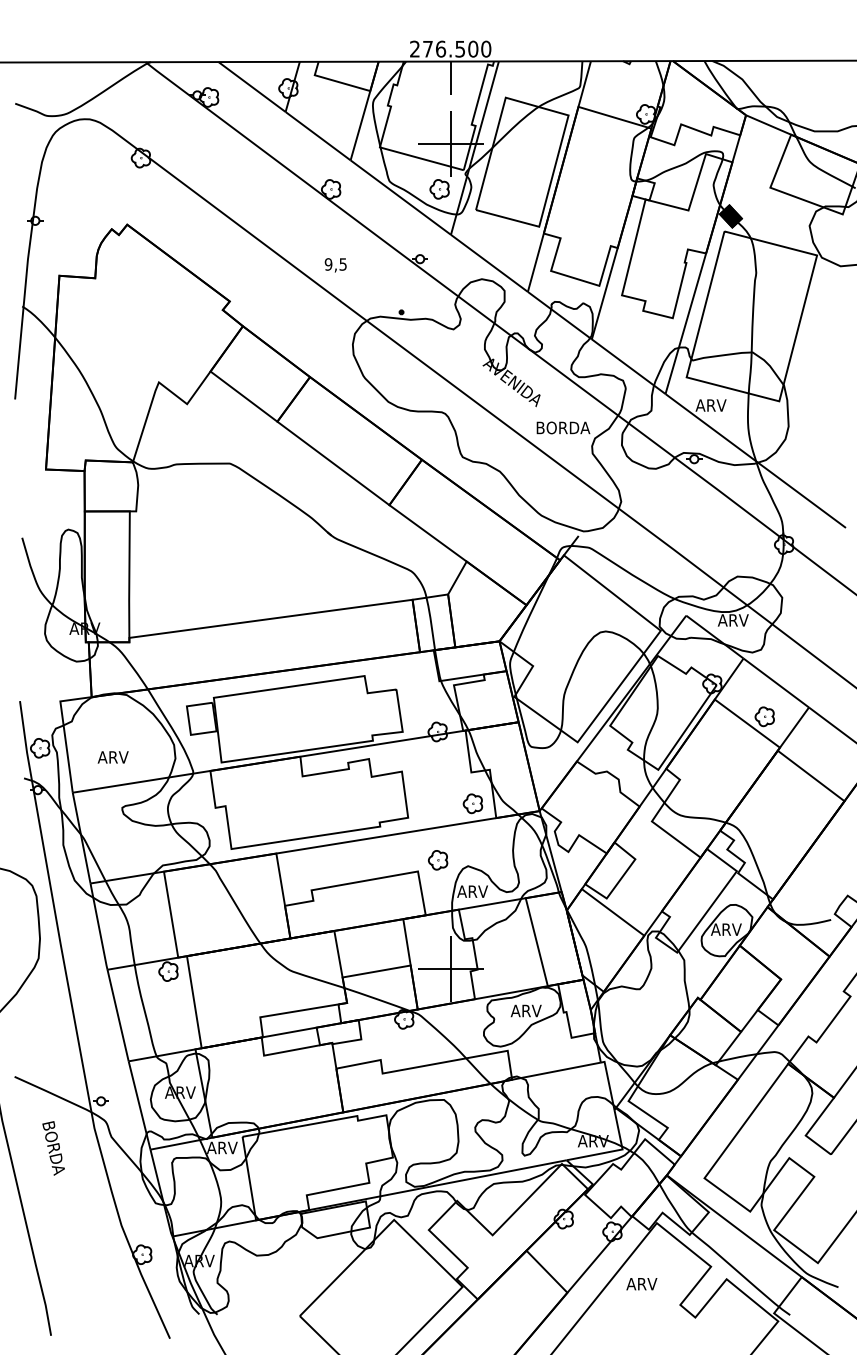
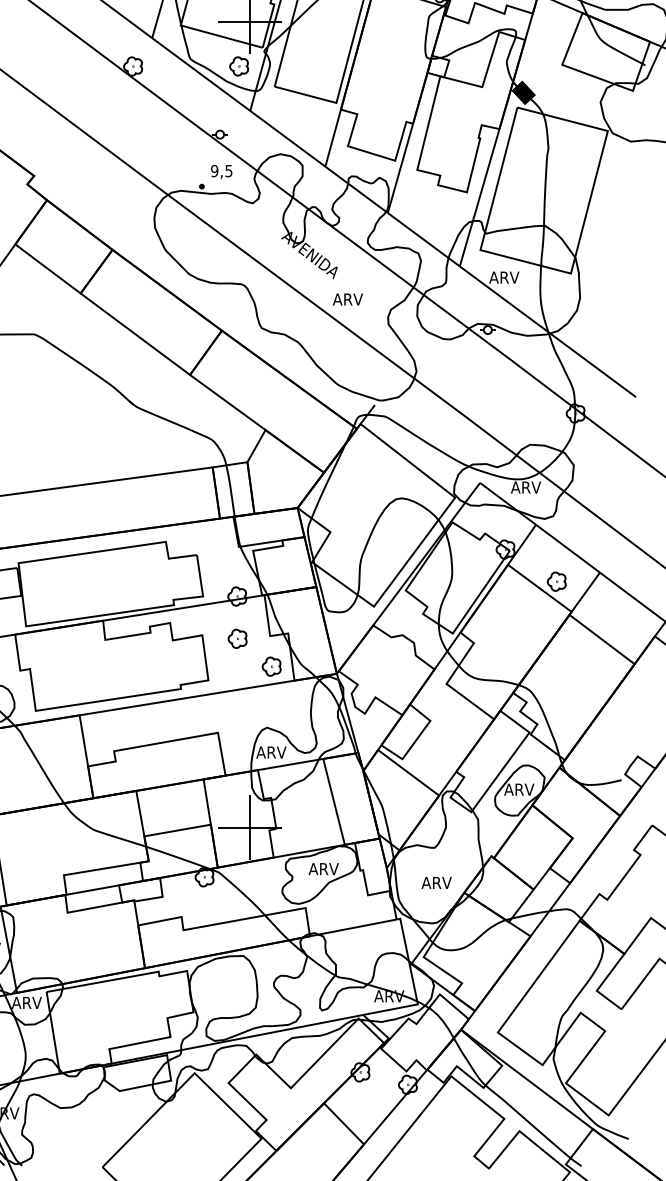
text: (335, 265) -> (221, 172), moved
text: (562, 427) -> (359, 299), BORDA -> ARV
part: (438, 860) -> (238, 639), moved
text: (641, 1284) -> (436, 883), moved

